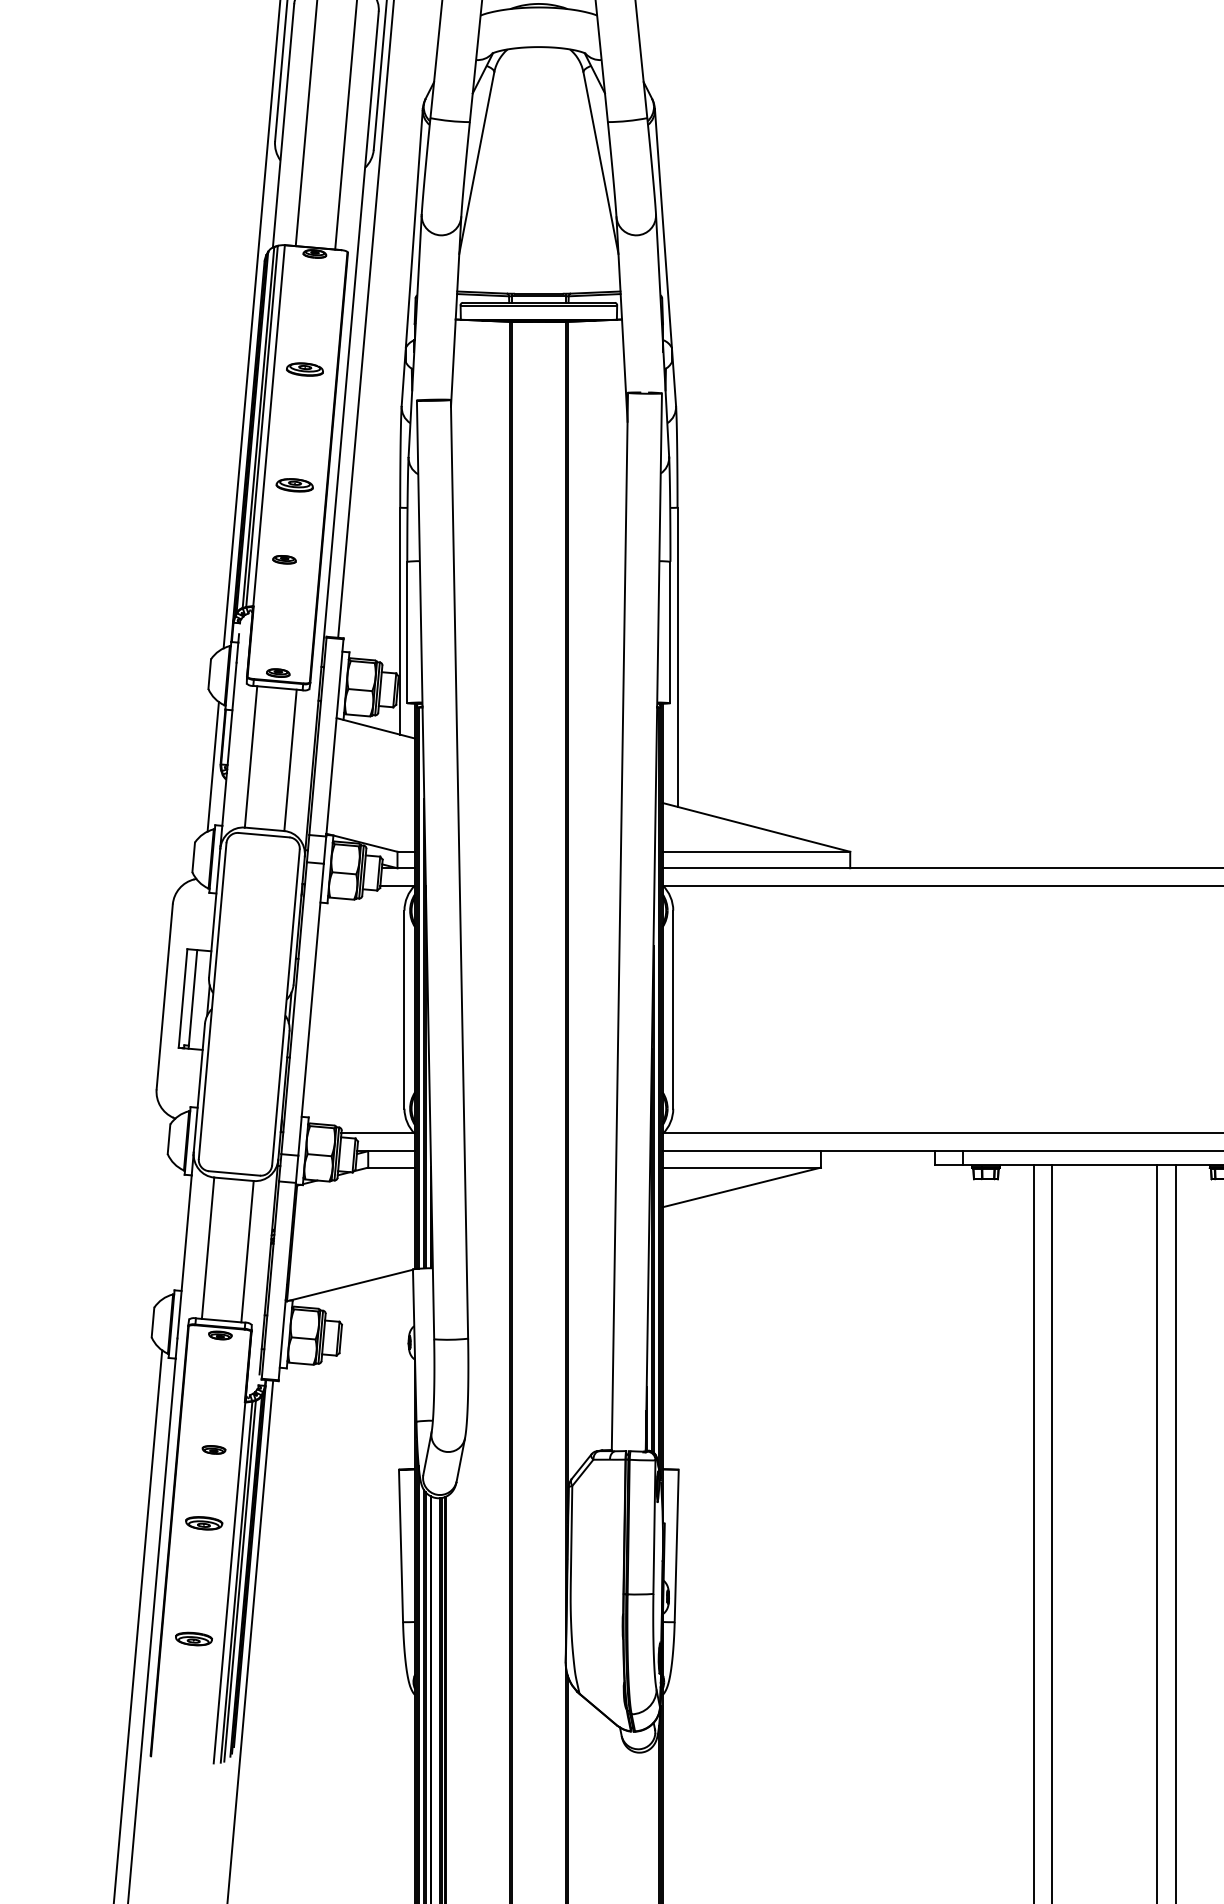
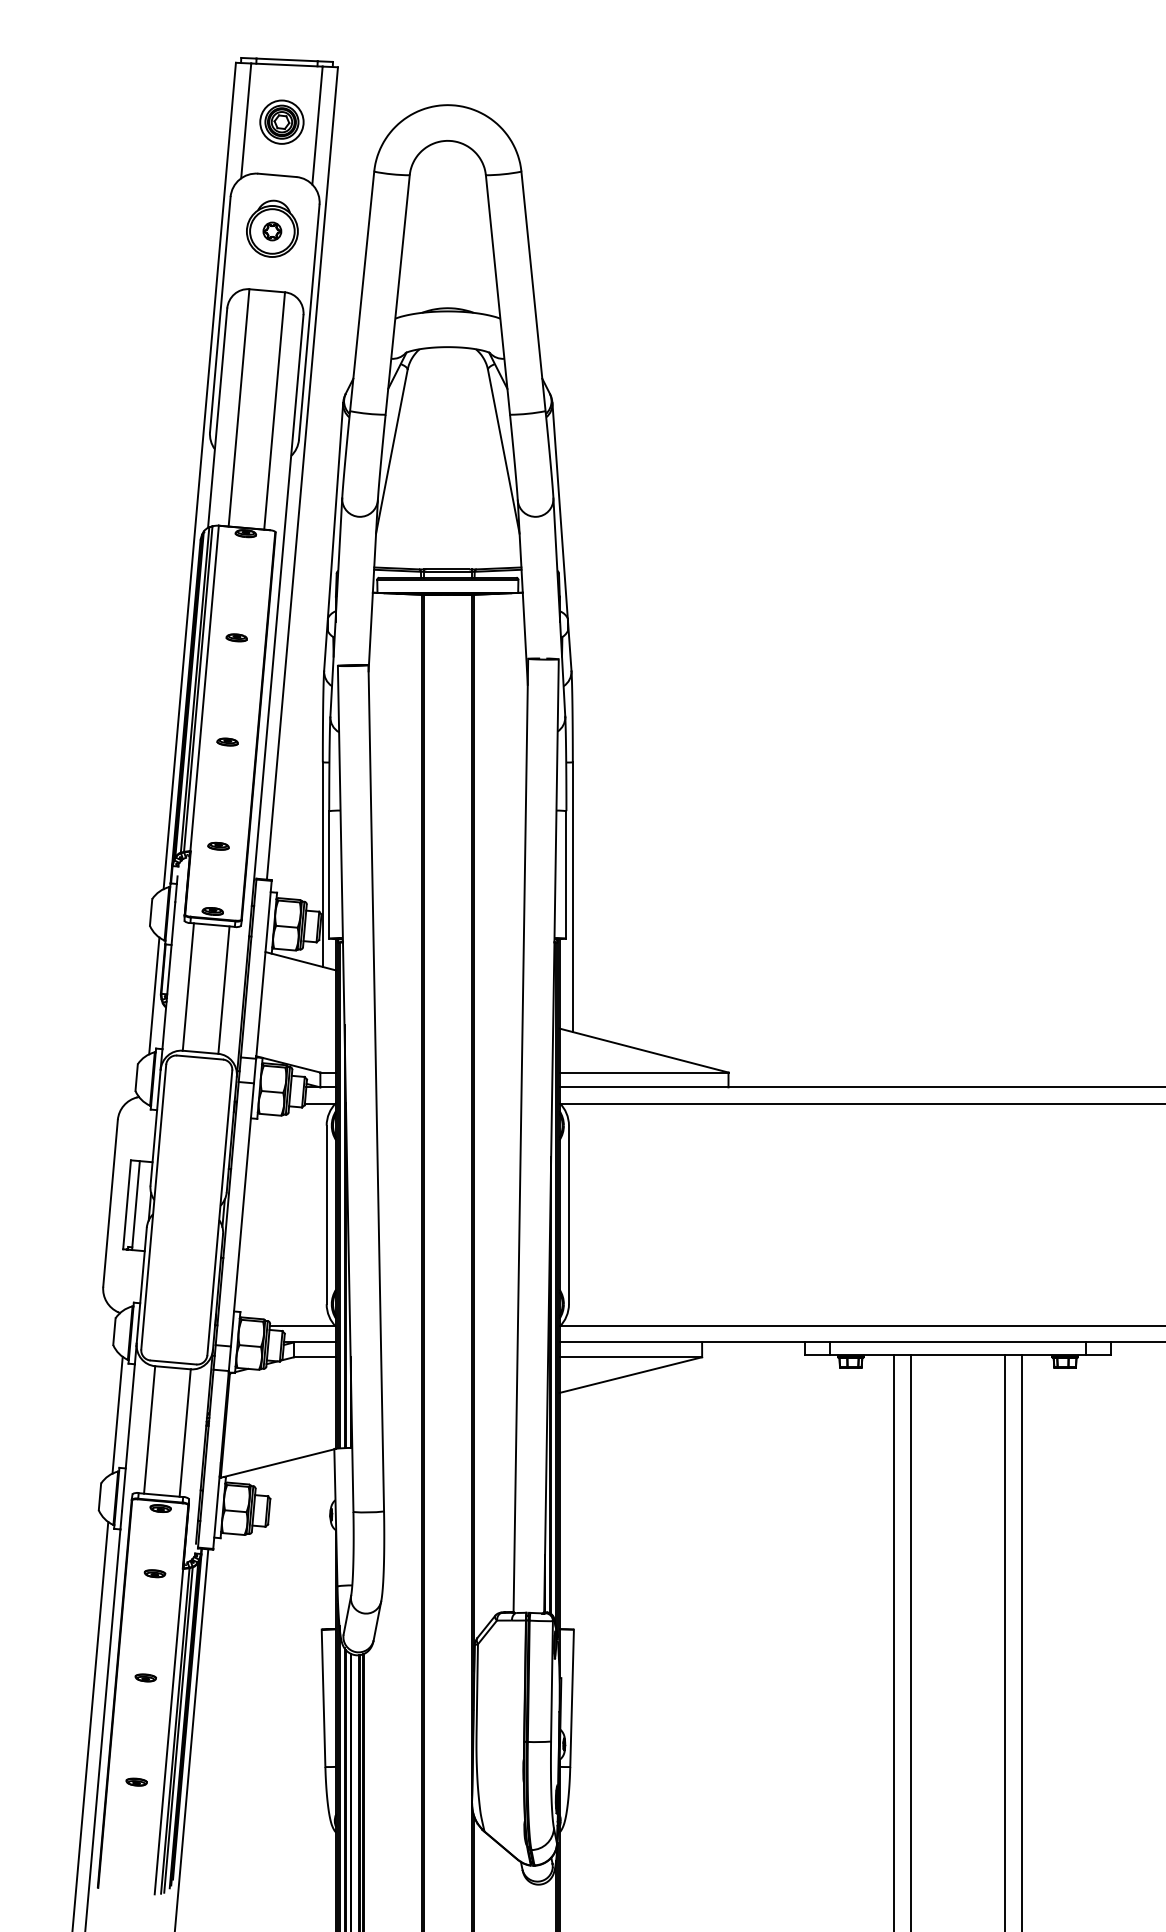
part: (304, 369) -> (236, 637), size x0.62
part: (294, 484) -> (227, 741), size x0.62
part: (284, 558) -> (218, 845), moved
line: (172, 1231) -> (117, 1414), added
part: (213, 1449) -> (154, 1573), moved
part: (203, 1522) -> (145, 1677), size x0.62
part: (193, 1638) -> (136, 1781), size x0.62

